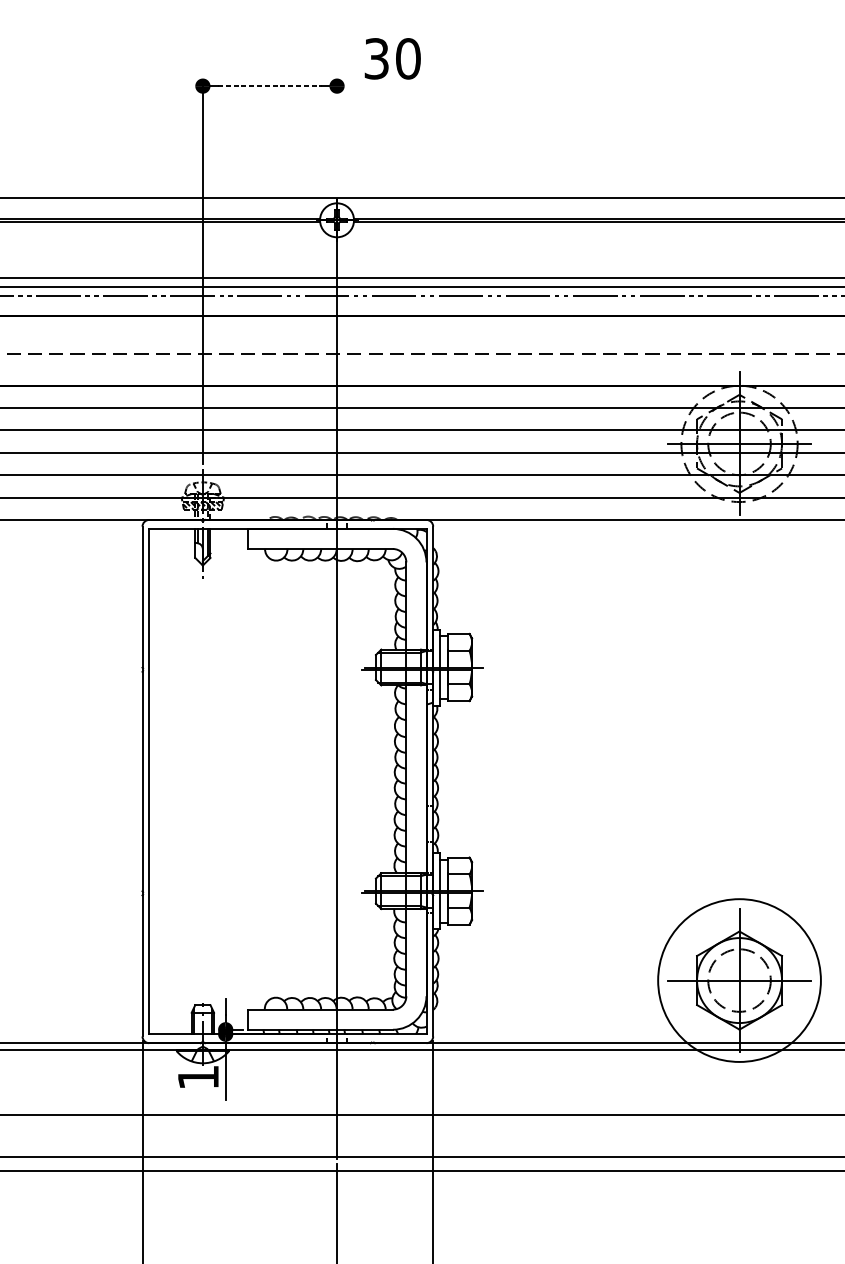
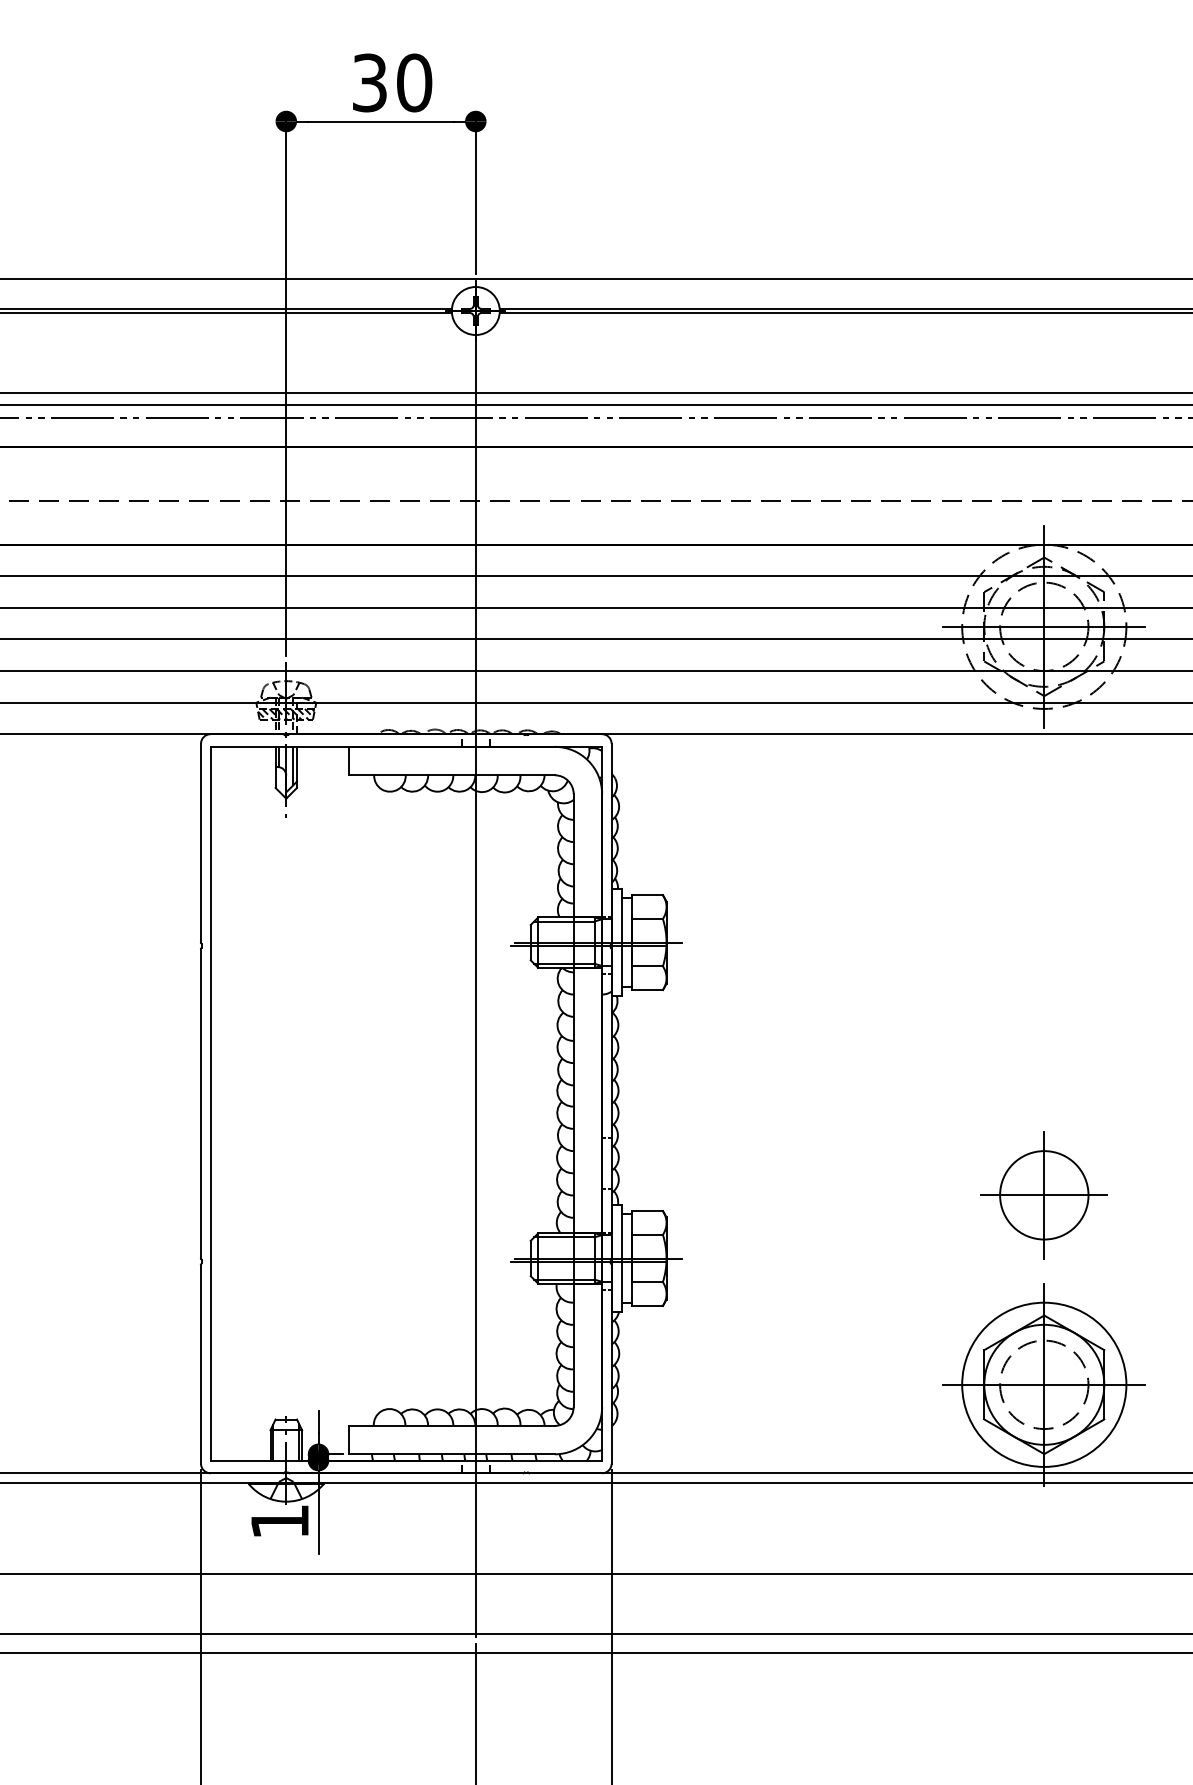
text: (392, 58) -> (392, 82), moved
line: (270, 86) -> (381, 121), dashed -> solid
line: (336, 137) -> (475, 194), added
part: (738, 846) -> (1043, 1195), added
circle: (739, 980) -> (1044, 1384), size x0.71

